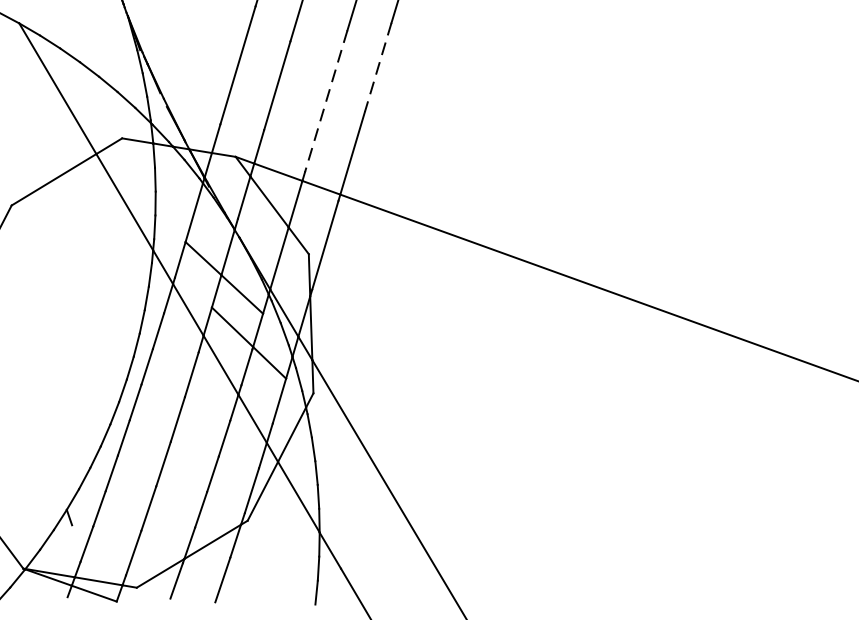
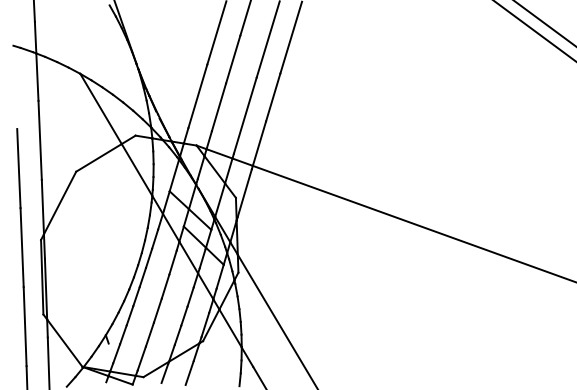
line: (378, 67) -> (273, 97), dashed -> solid
line: (326, 100) -> (245, 115), dashed -> solid

